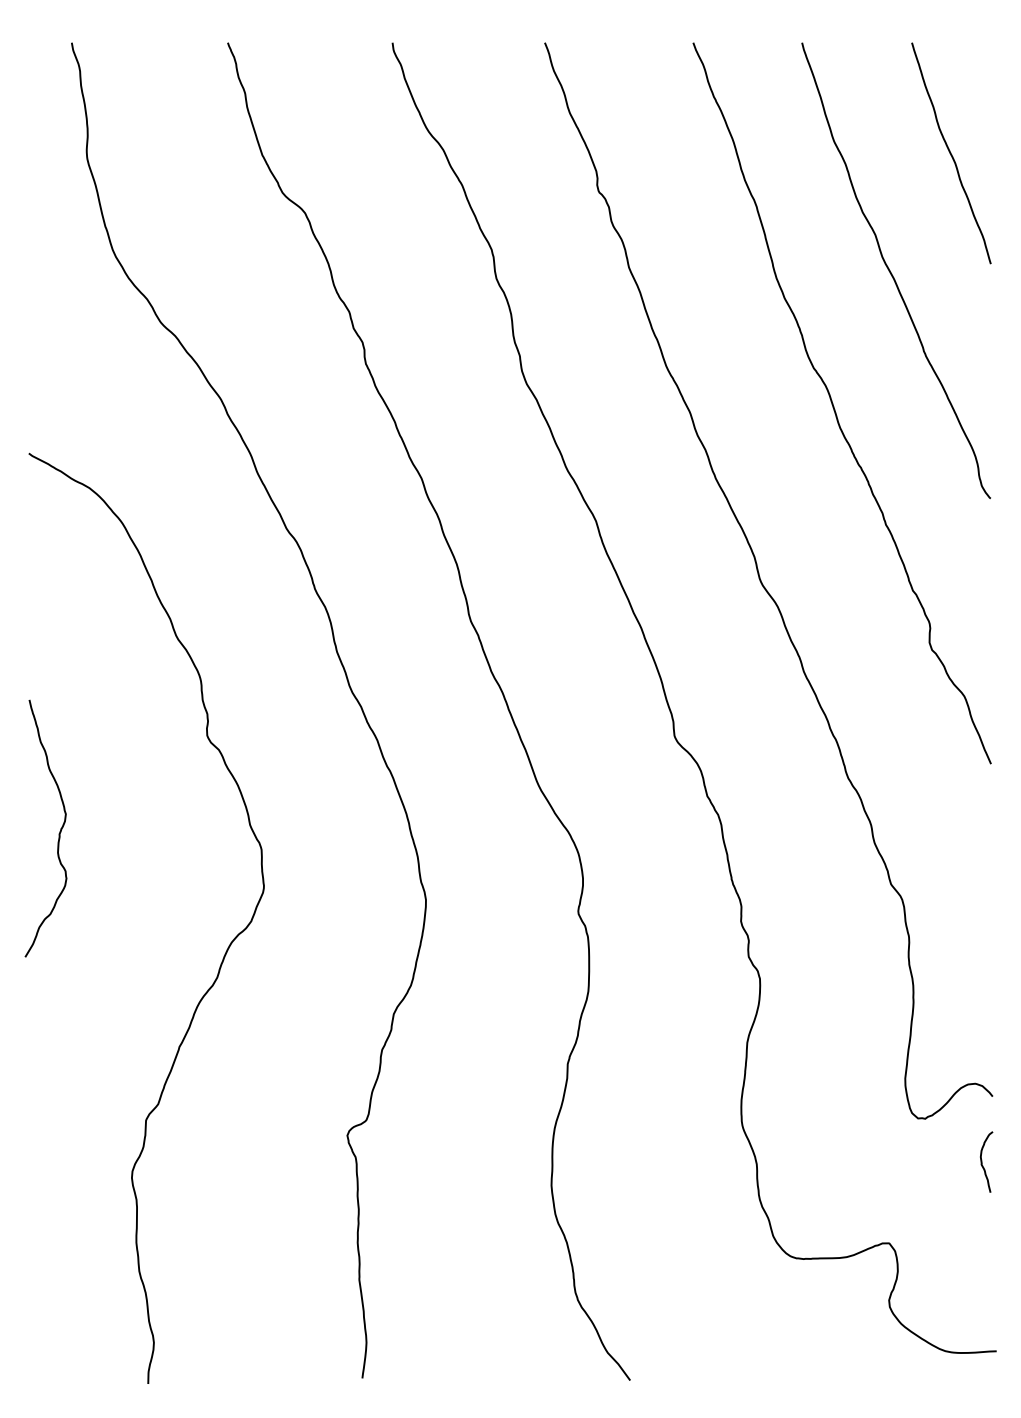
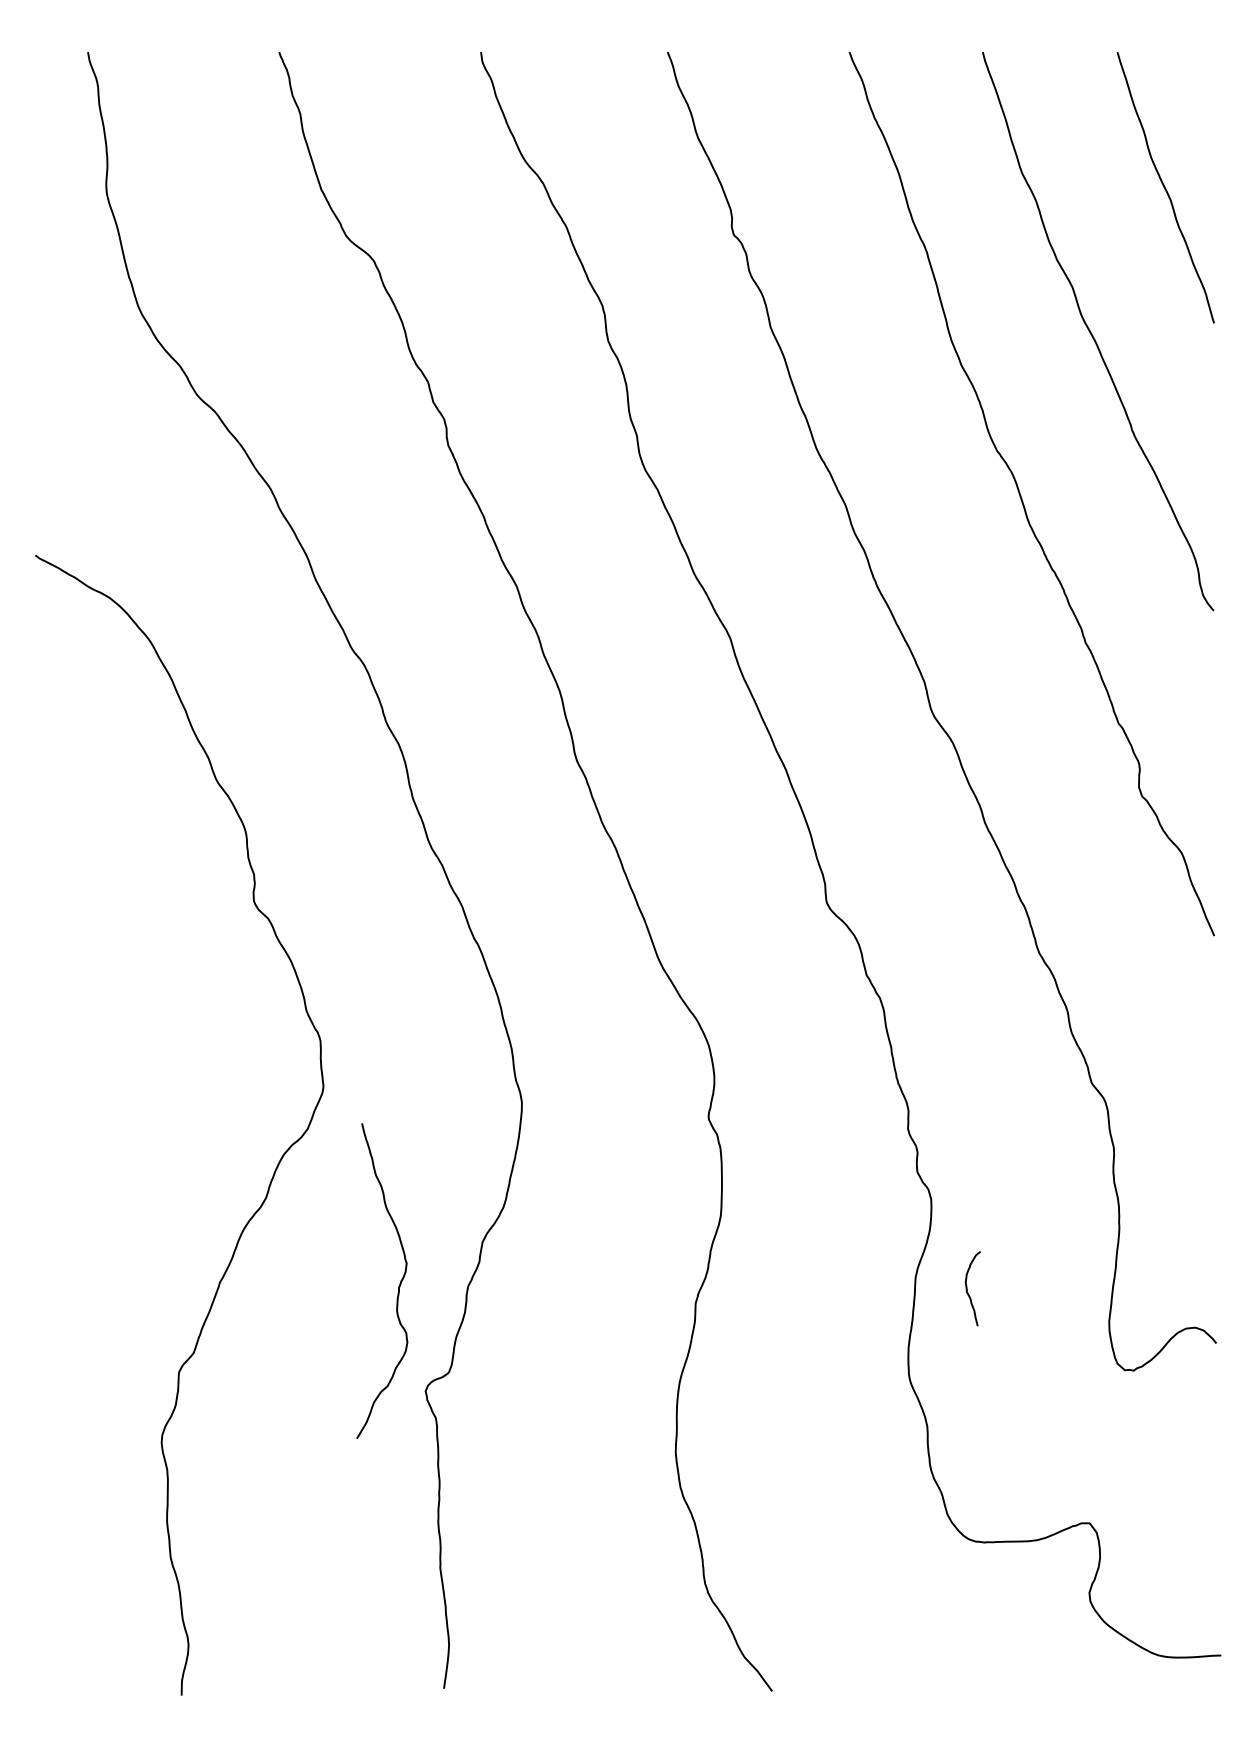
curve: (59, 833) -> (398, 1286), moved
curve: (982, 1161) -> (967, 1288), moved

